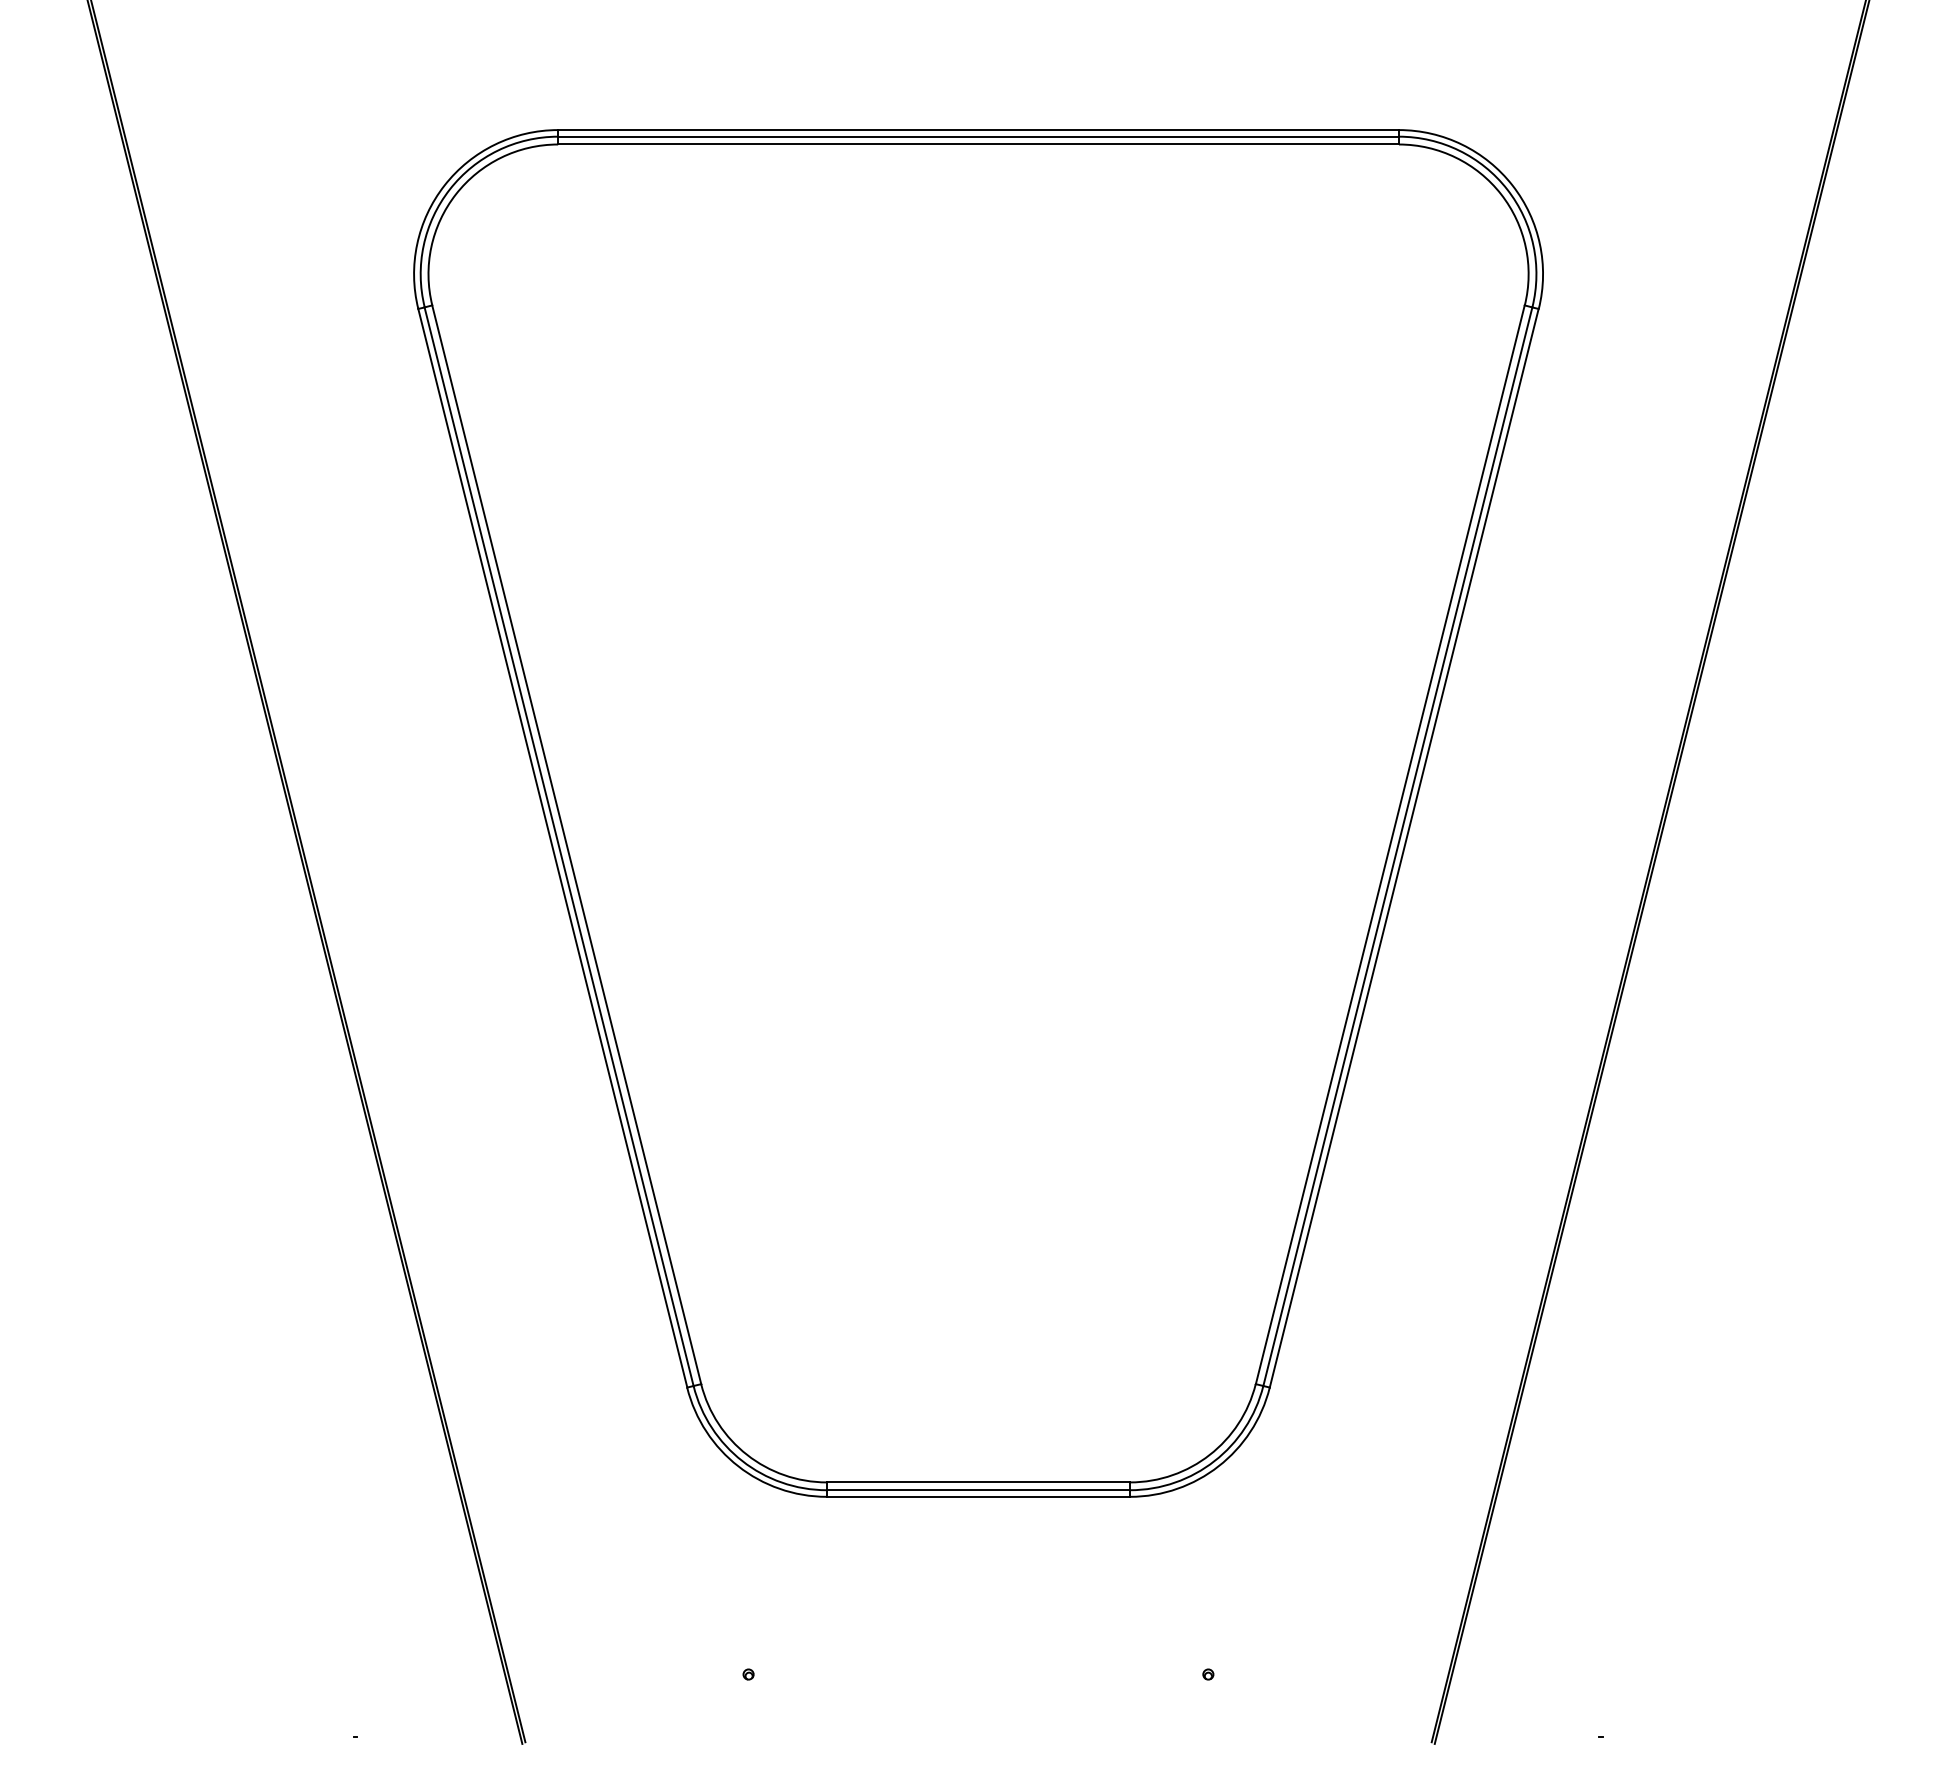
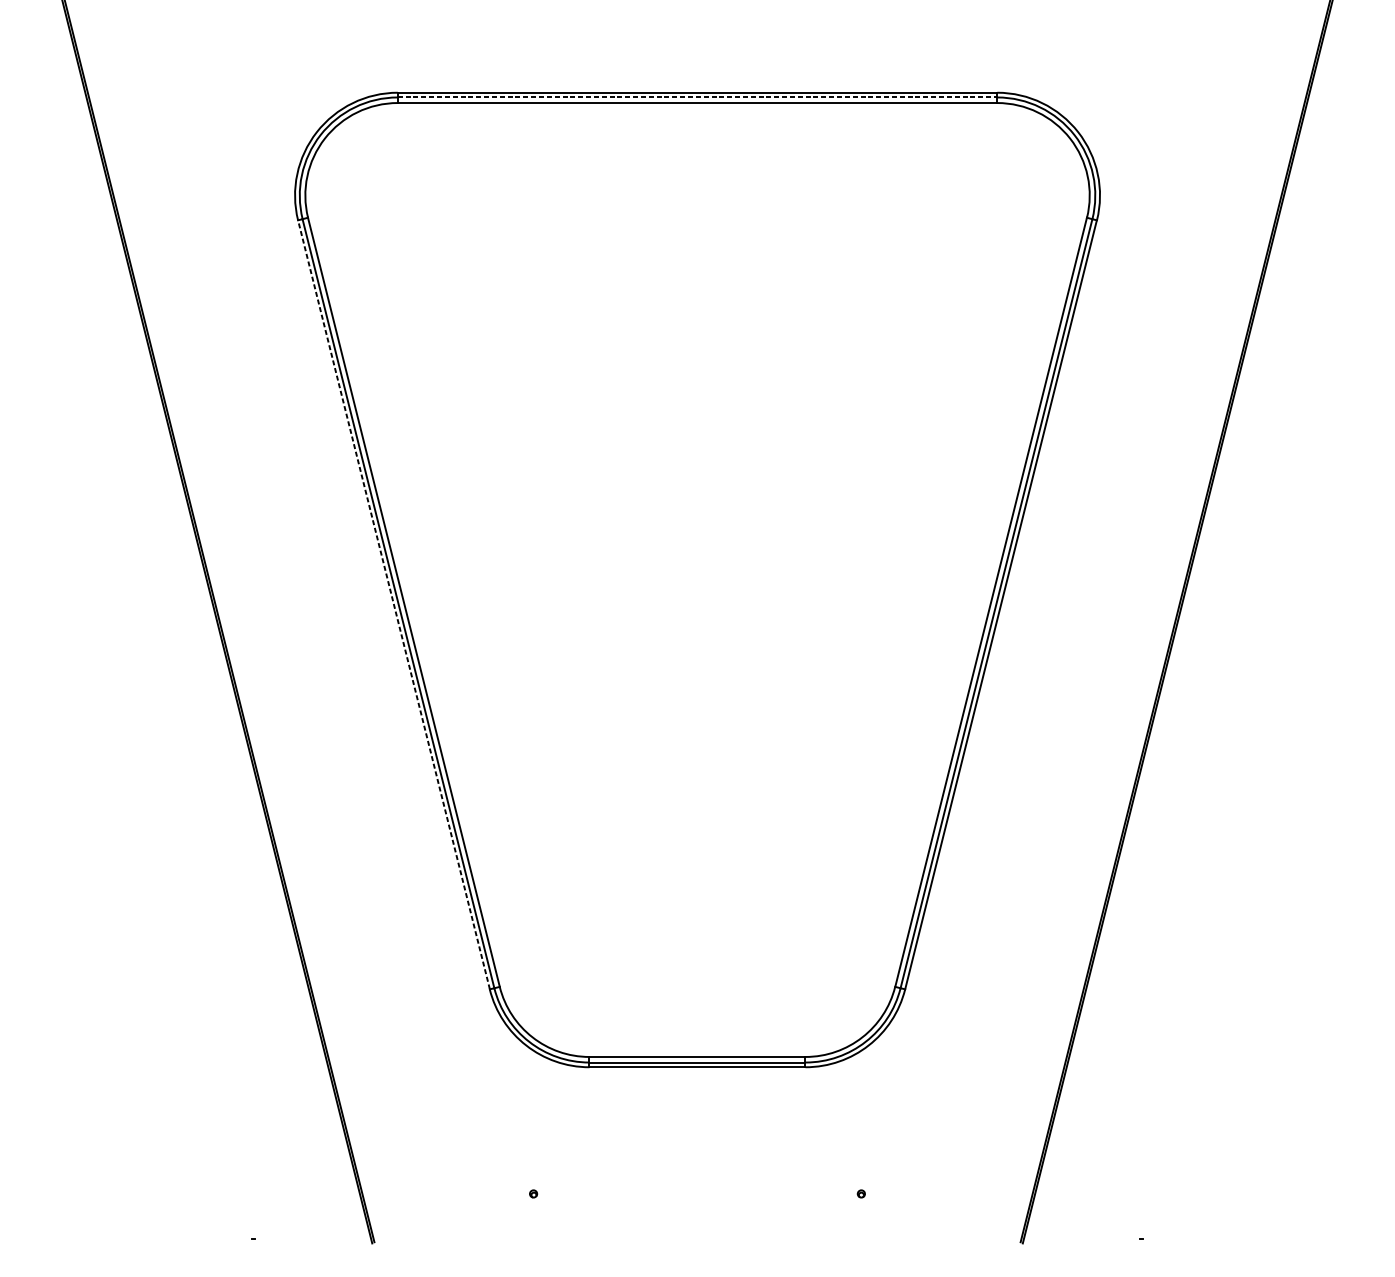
line: (979, 136) -> (698, 97), solid -> dashed
line: (552, 848) -> (393, 604), solid -> dashed

